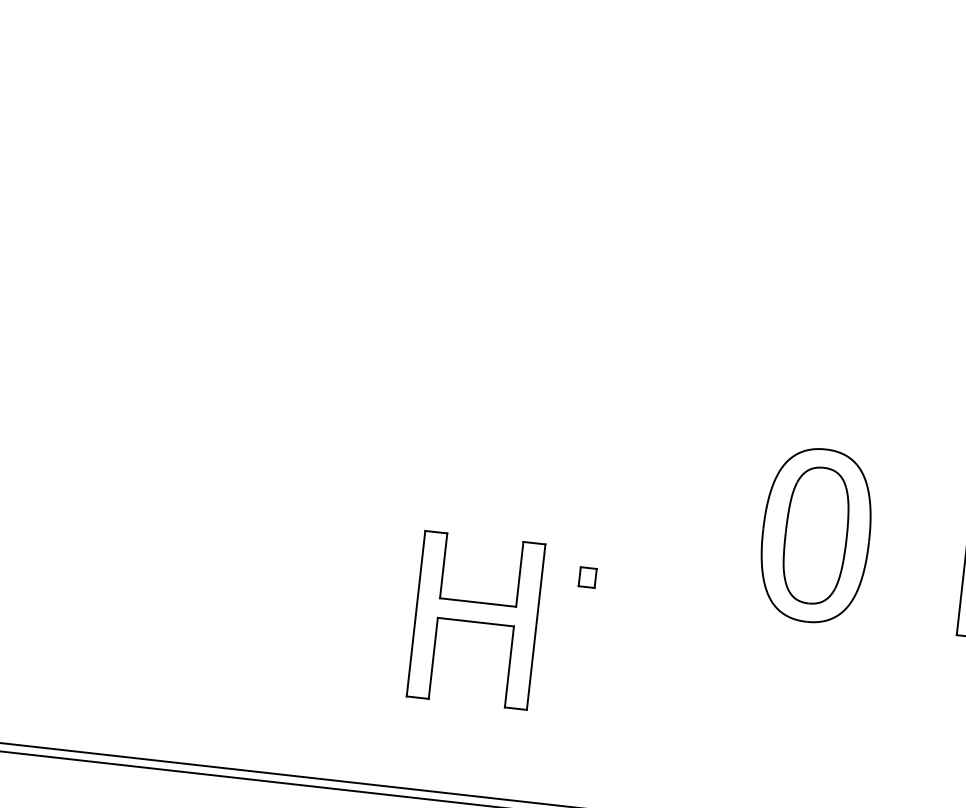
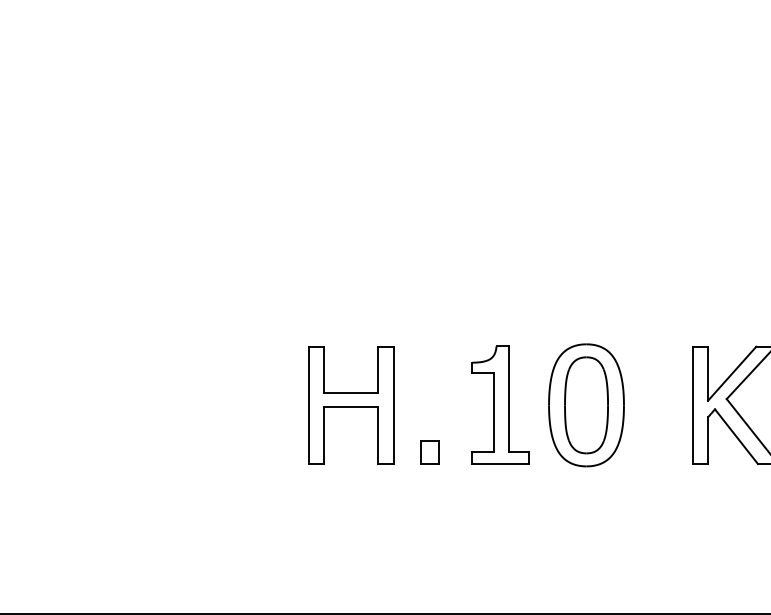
part: (694, 520) -> (500, 404), added
part: (586, 577) -> (429, 452), size x1.67
part: (476, 620) -> (351, 405), moved

